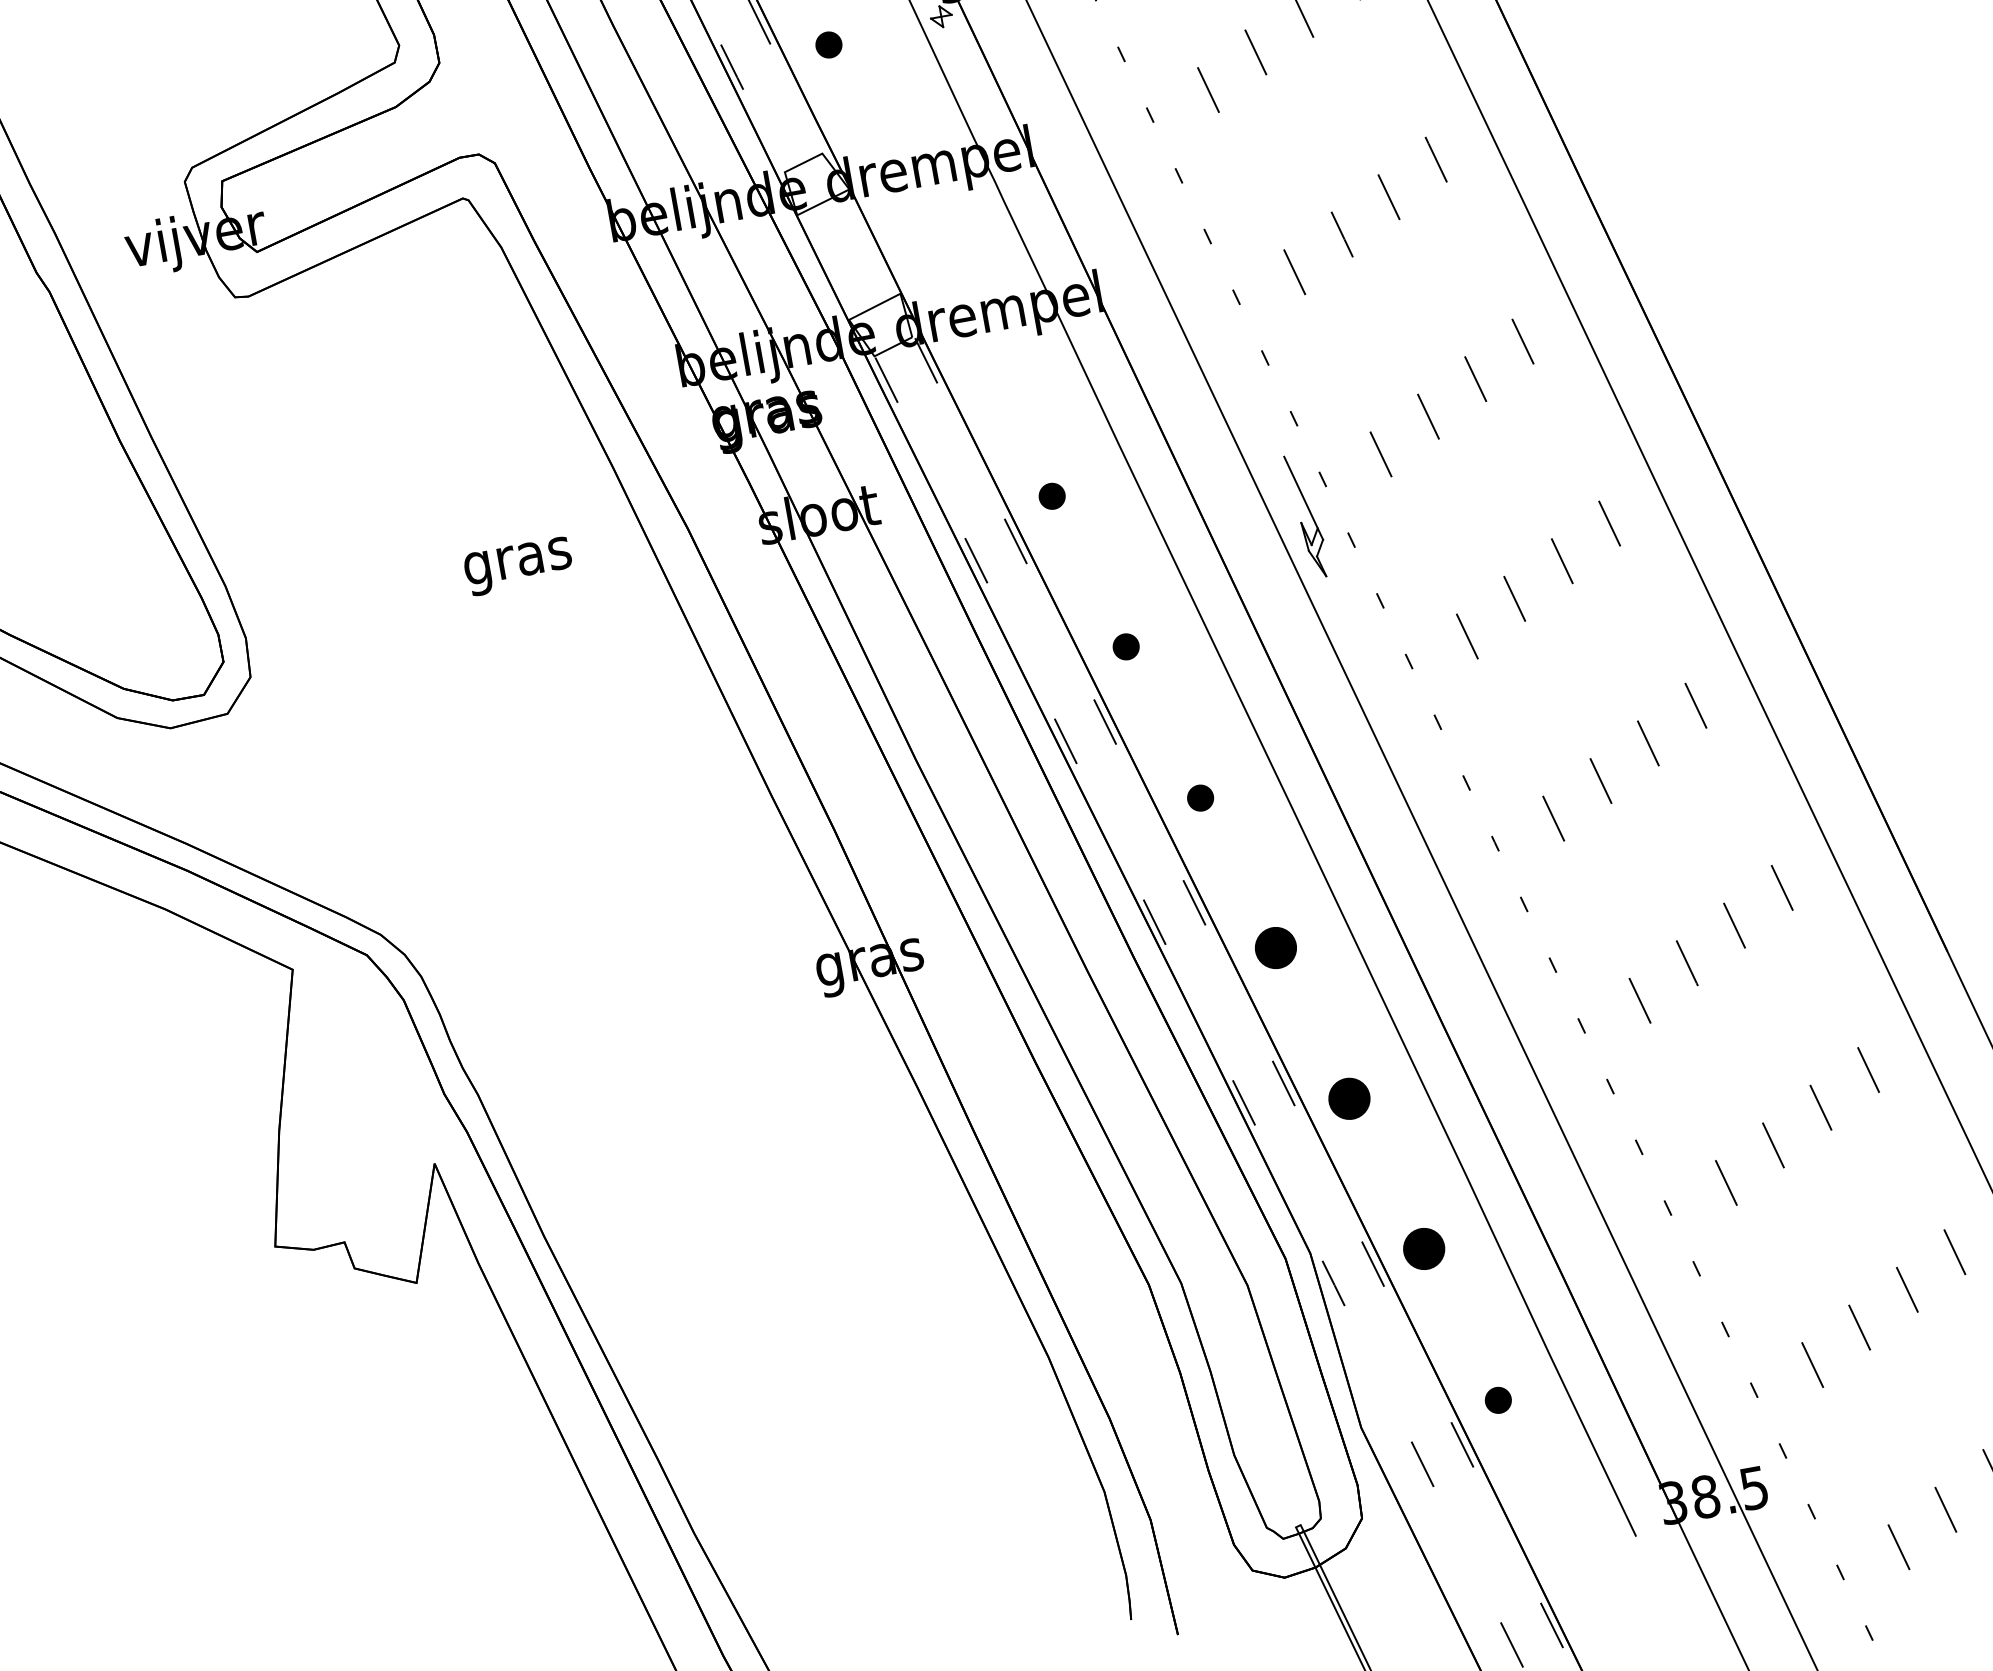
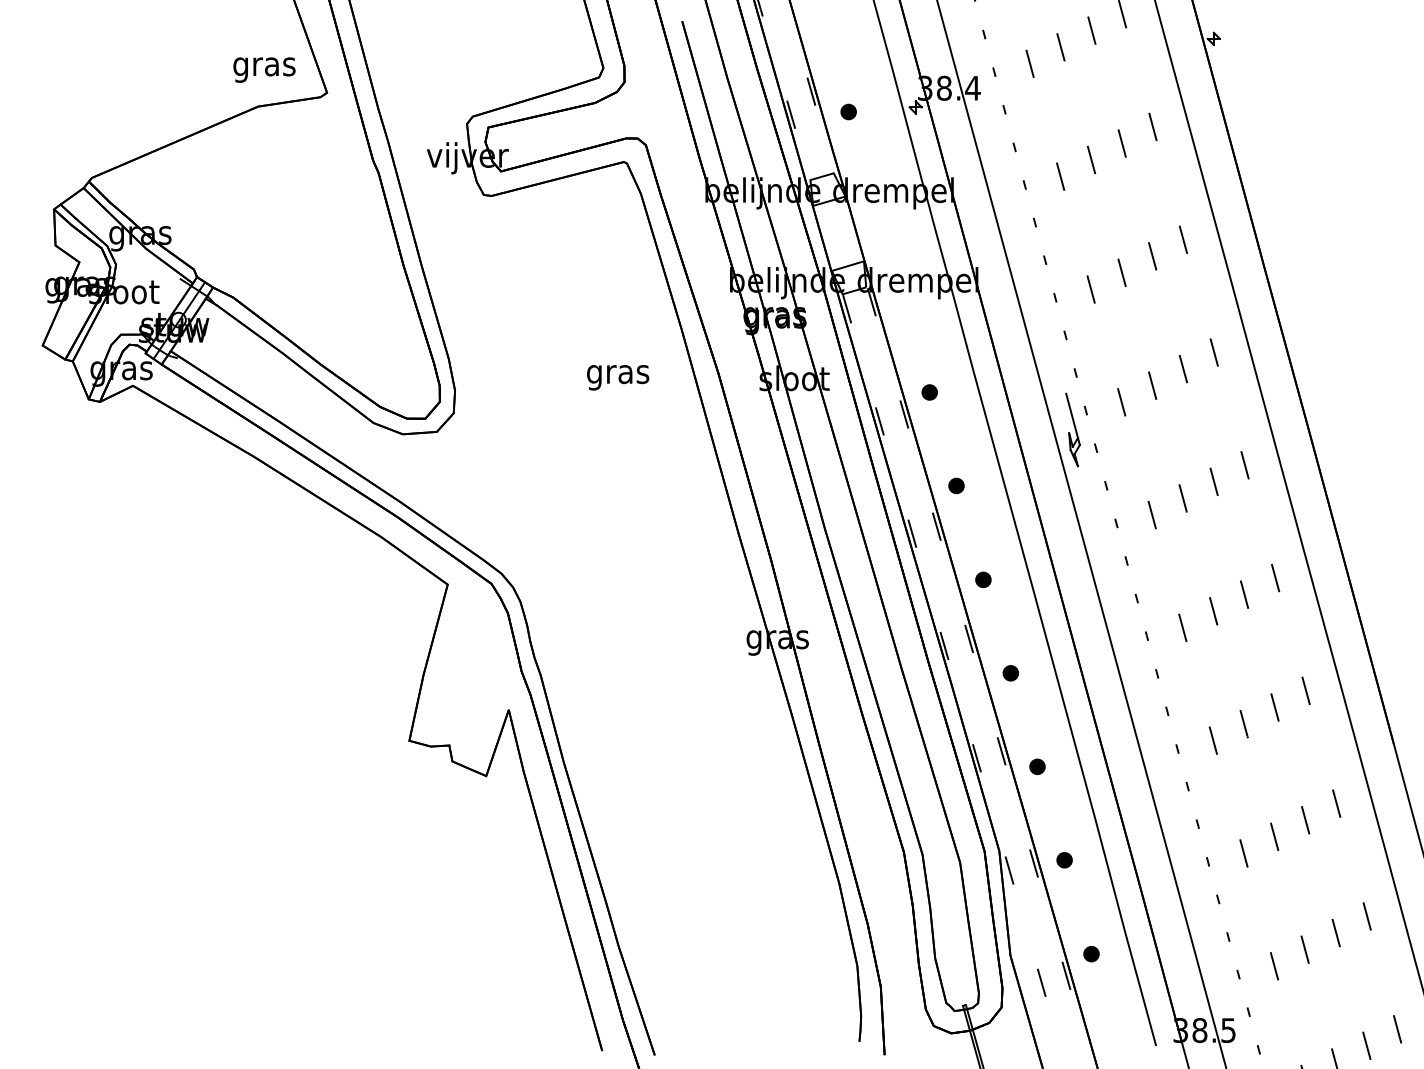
part: (1275, 948) -> (1010, 673), size x0.62
part: (1349, 1098) -> (1037, 766), size x0.62
part: (1423, 1249) -> (1064, 860), size x0.62

